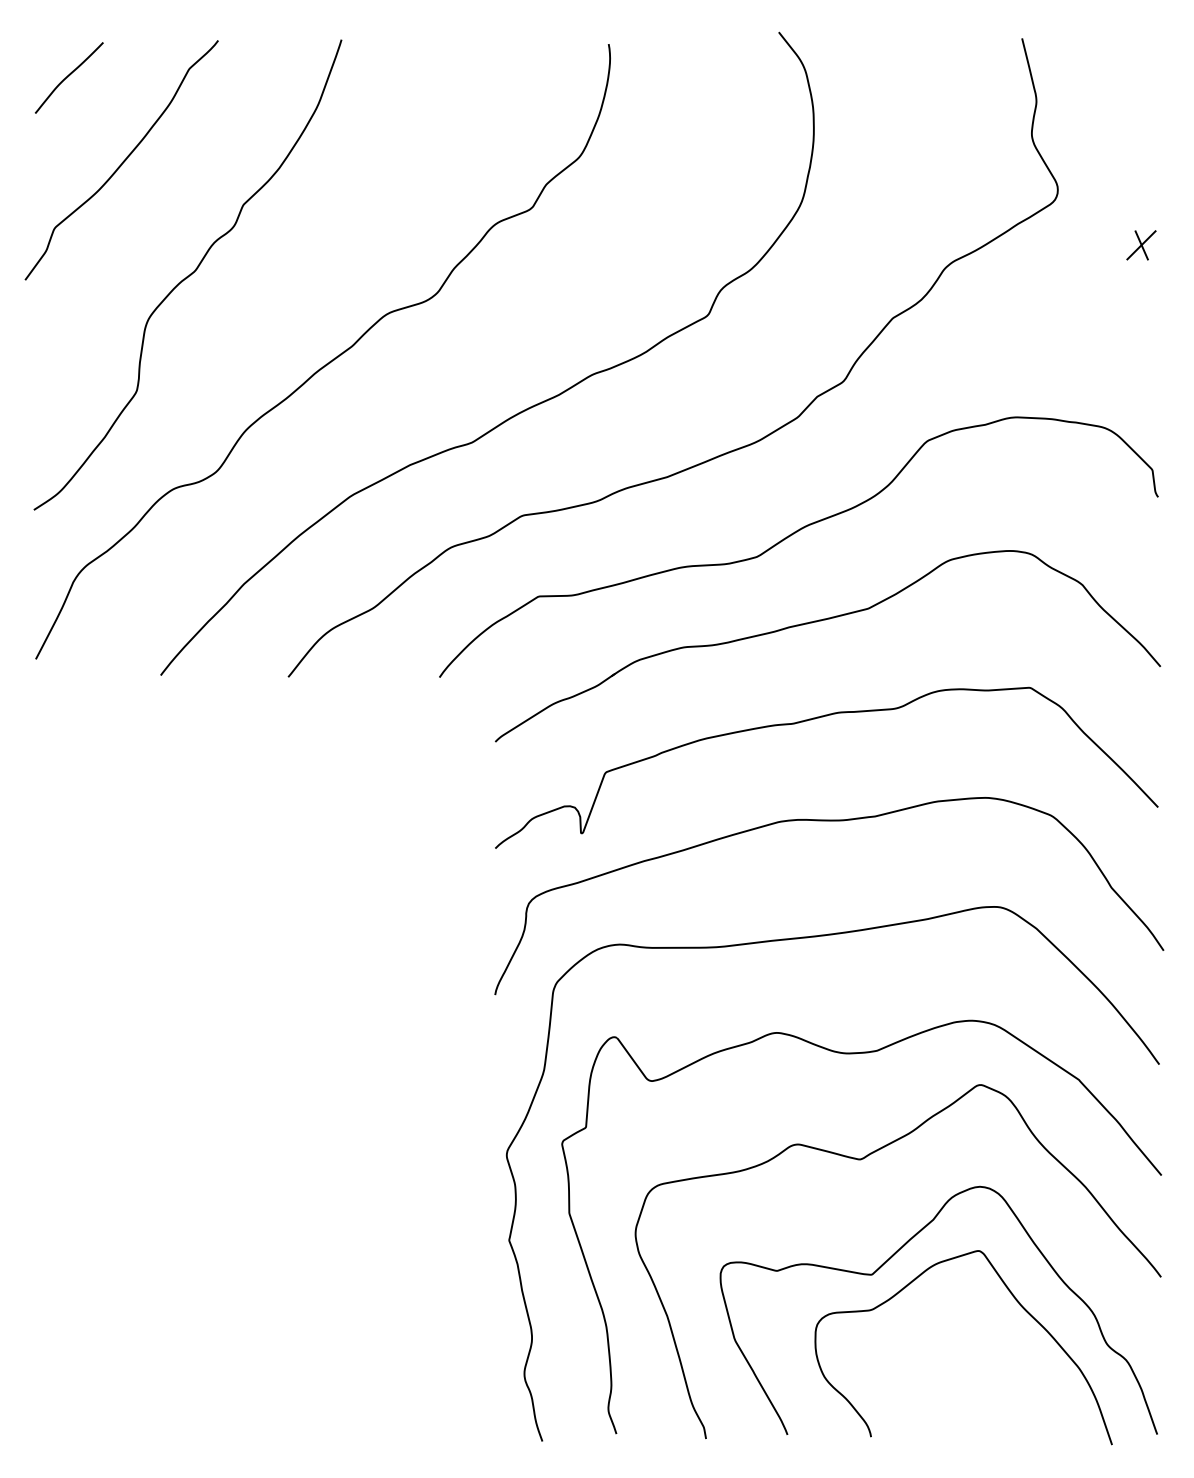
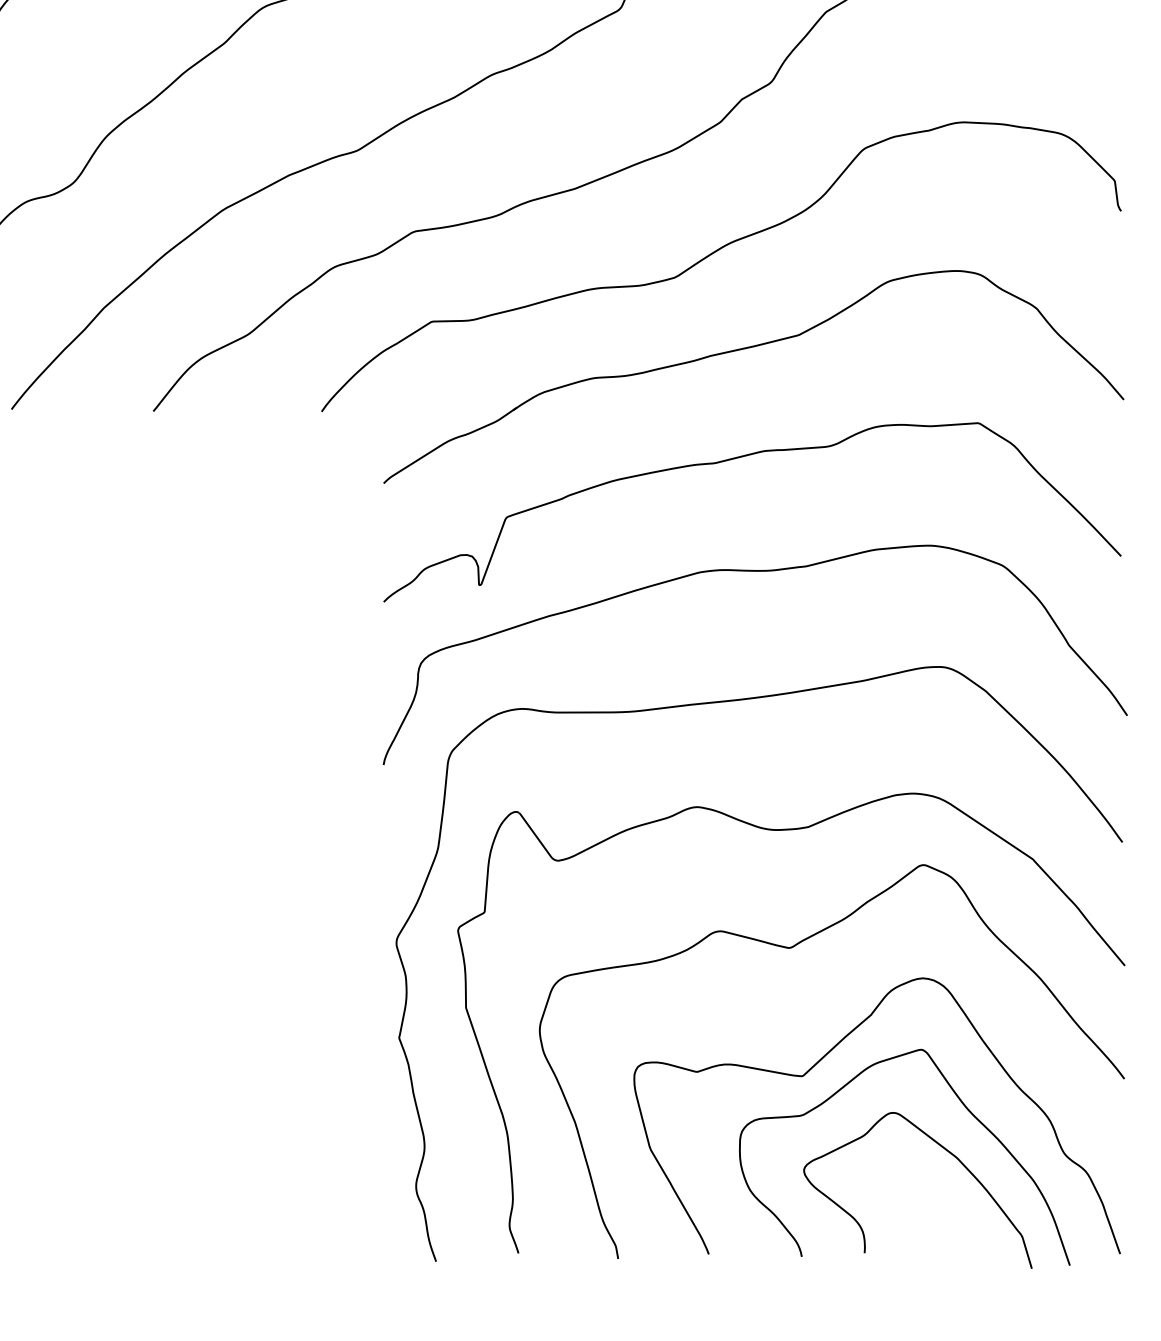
curve: (1002, 1343) -> (947, 1152), added

